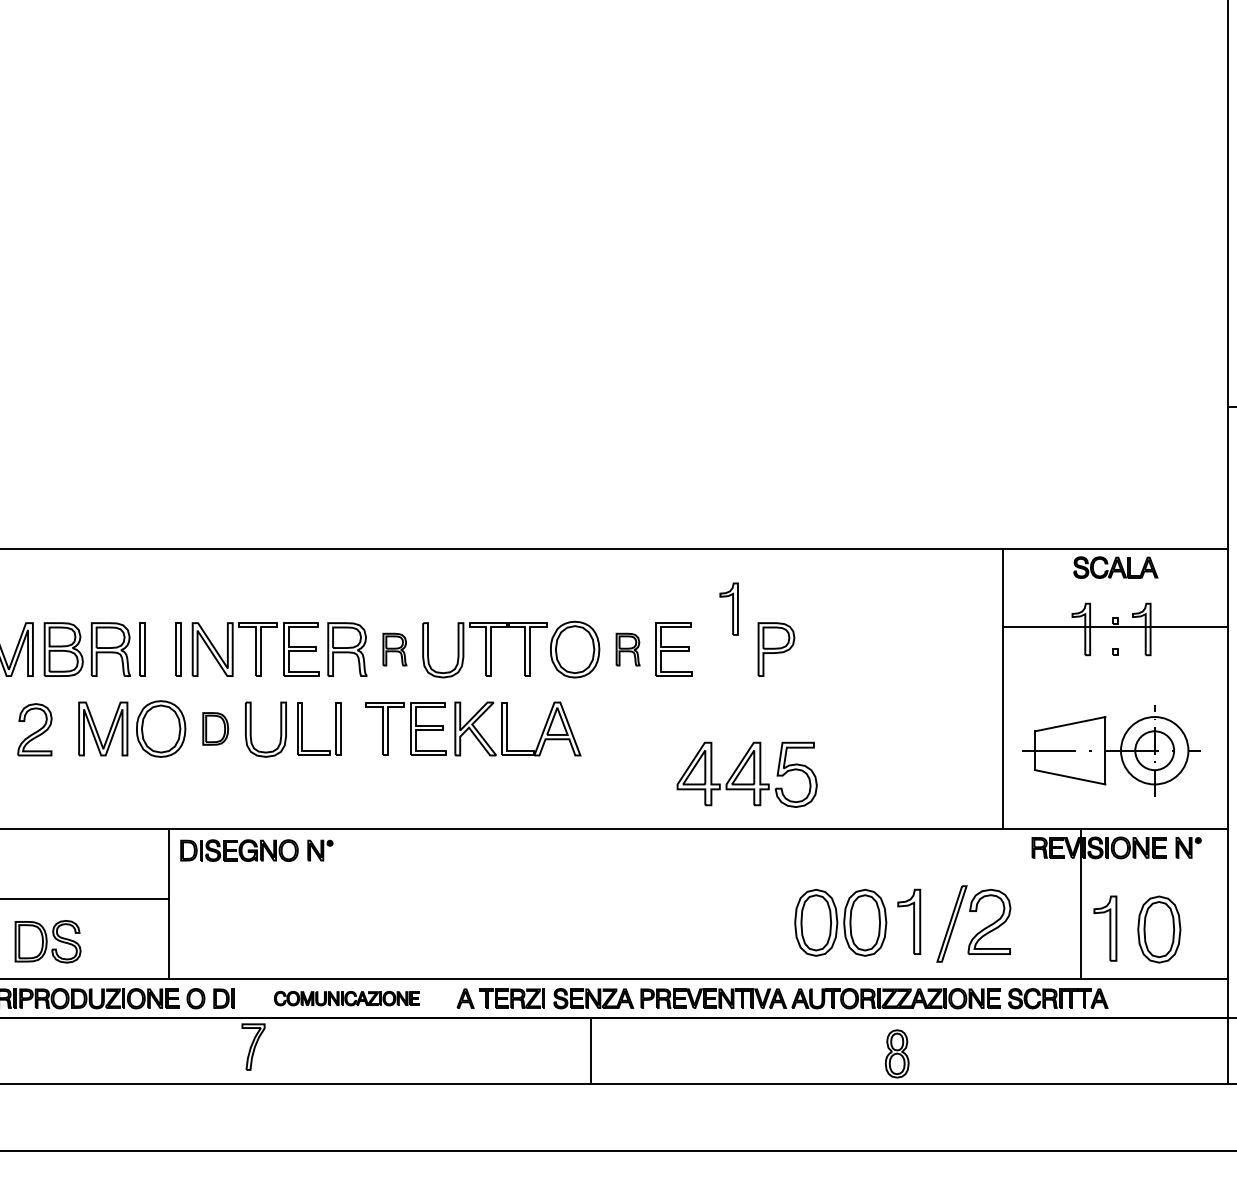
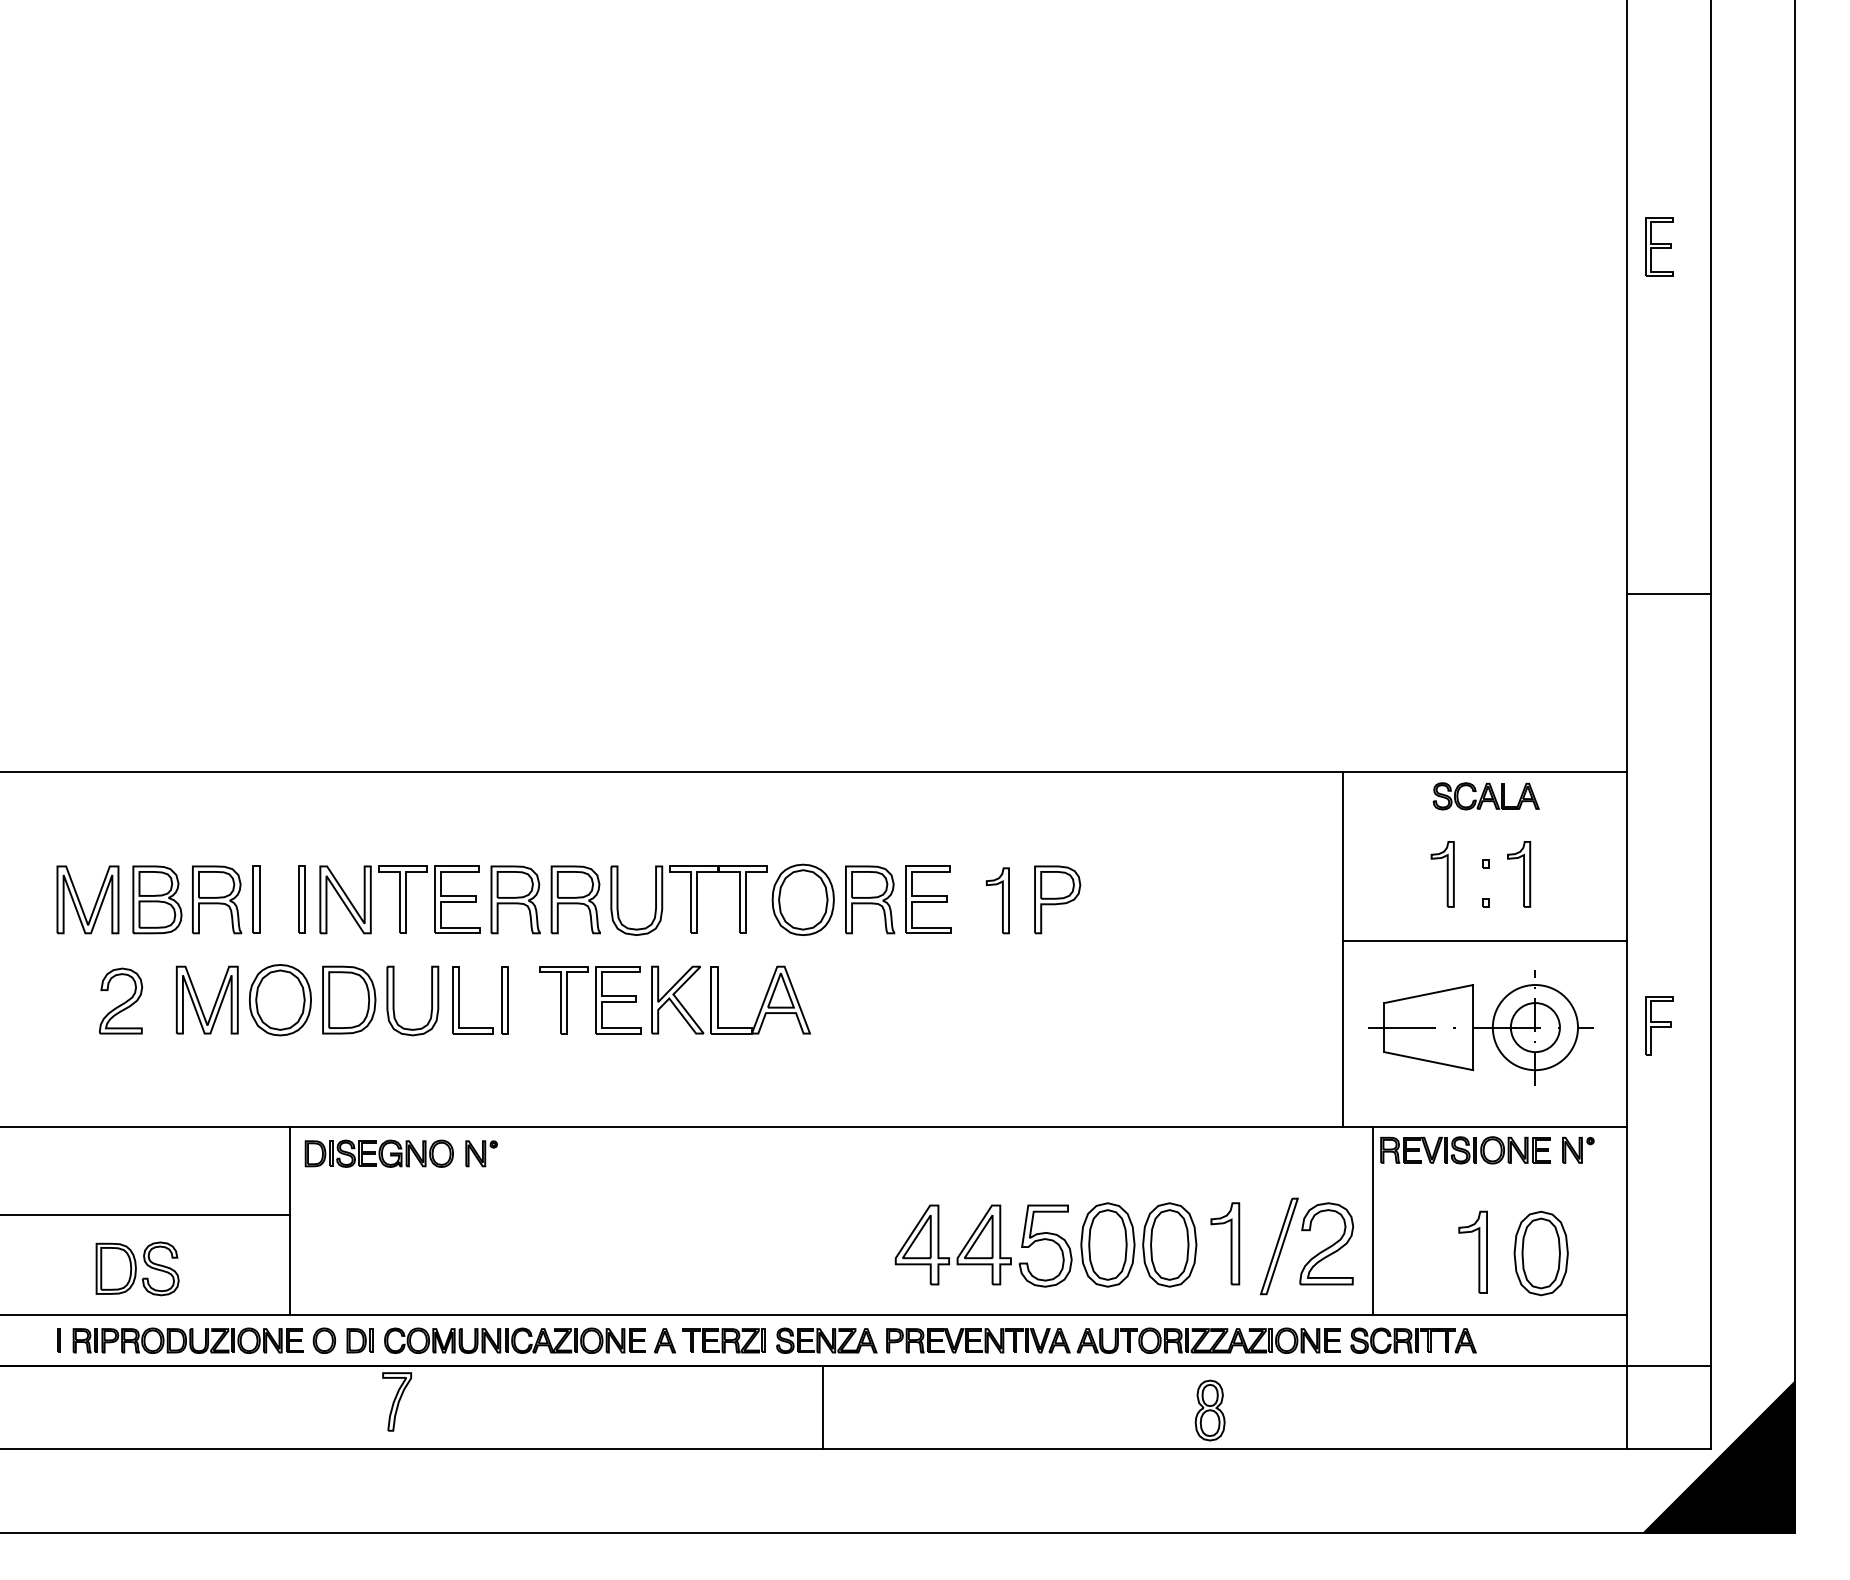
part: (728, 608) -> (997, 900), moved
line: (1115, 627) -> (1485, 941), moved
part: (394, 649) -> (575, 899), size x1.67
part: (628, 649) -> (870, 899), size x1.67
part: (215, 728) -> (349, 999), size x1.67
part: (747, 774) -> (983, 1245), moved
line: (1081, 903) -> (1373, 1220), moved
part: (346, 998) -> (514, 1340), size x1.43

